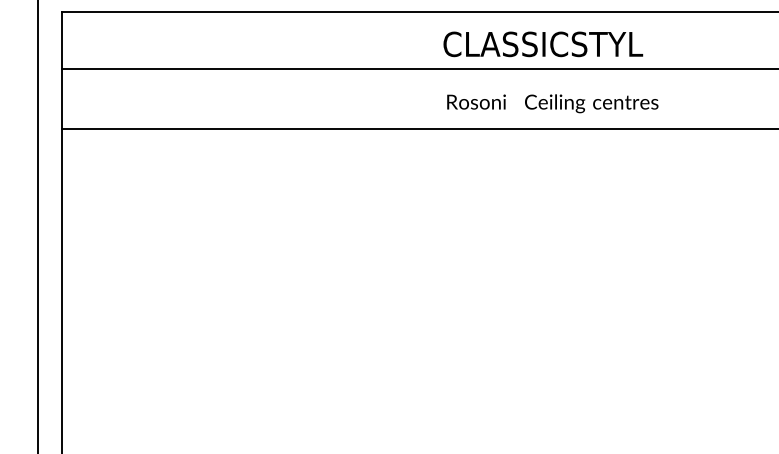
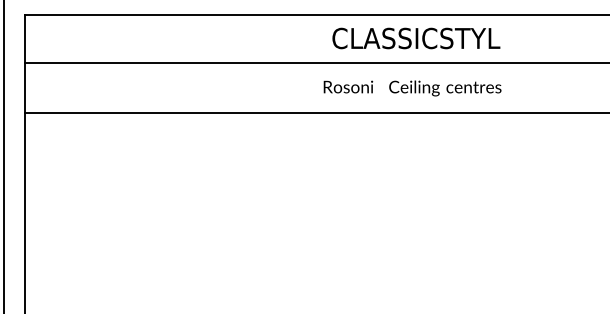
text: (543, 44) -> (416, 38), moved
text: (552, 103) -> (412, 88), moved

